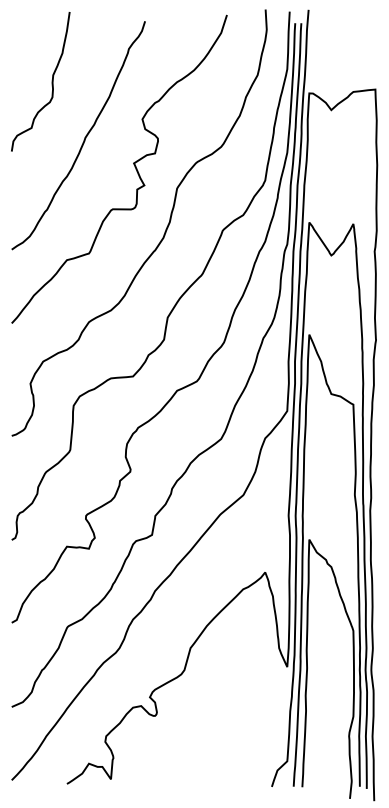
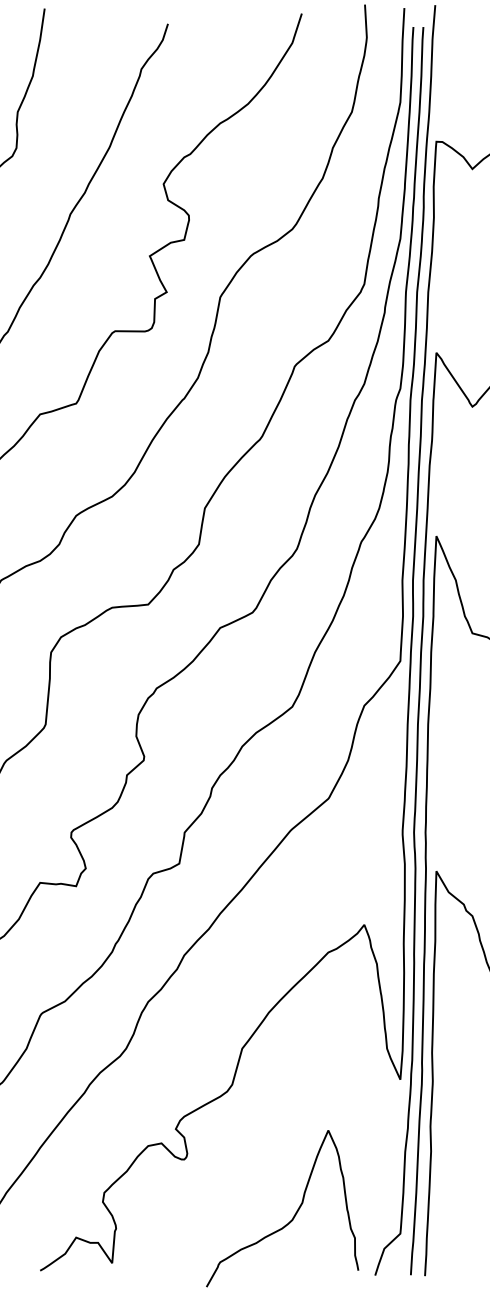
curve: (222, 748) -> (294, 1212), added

